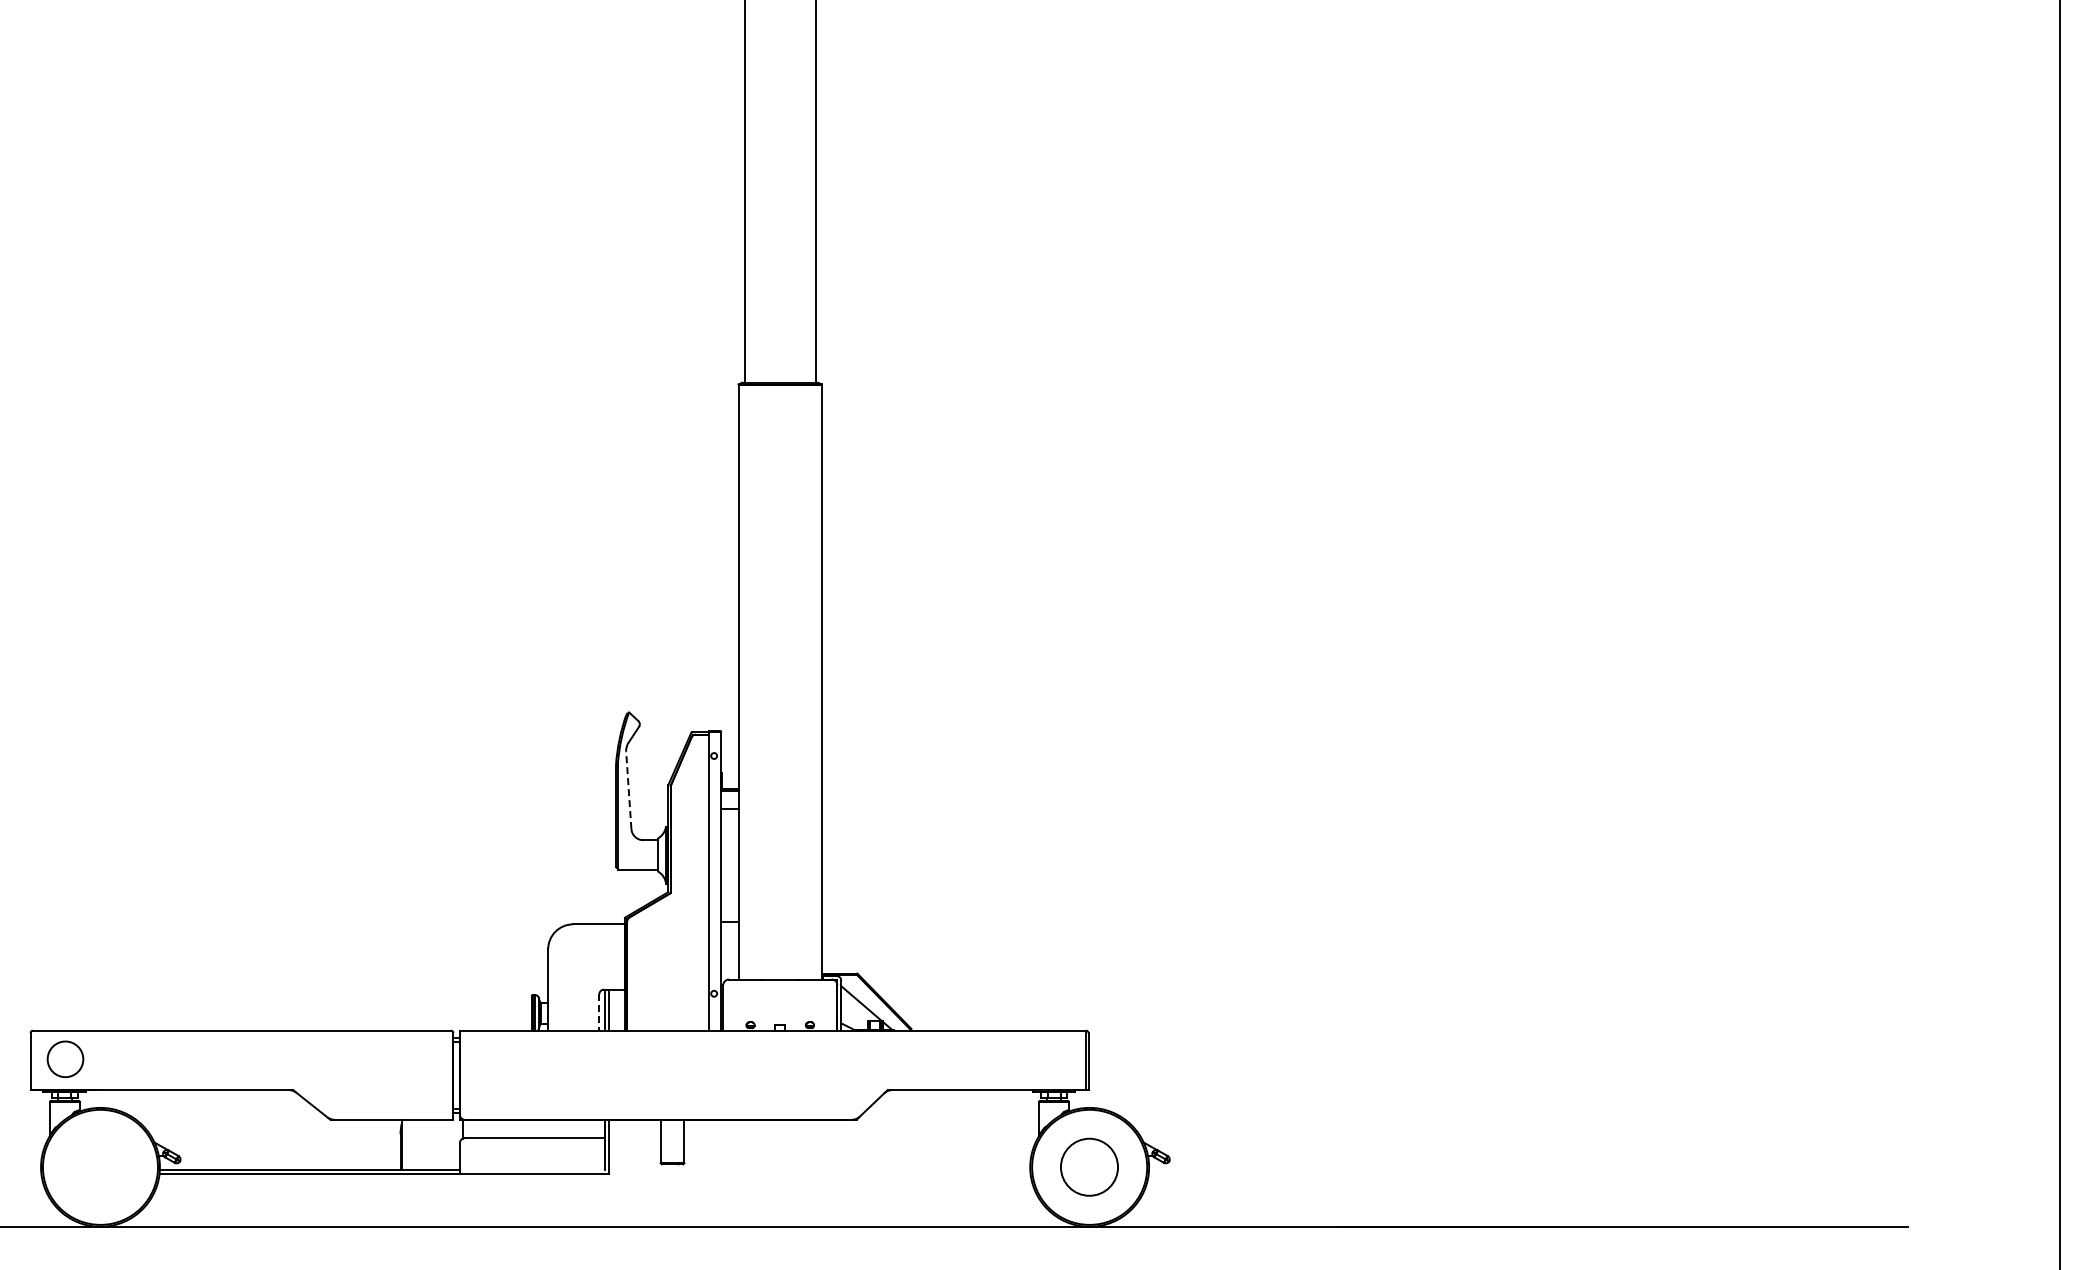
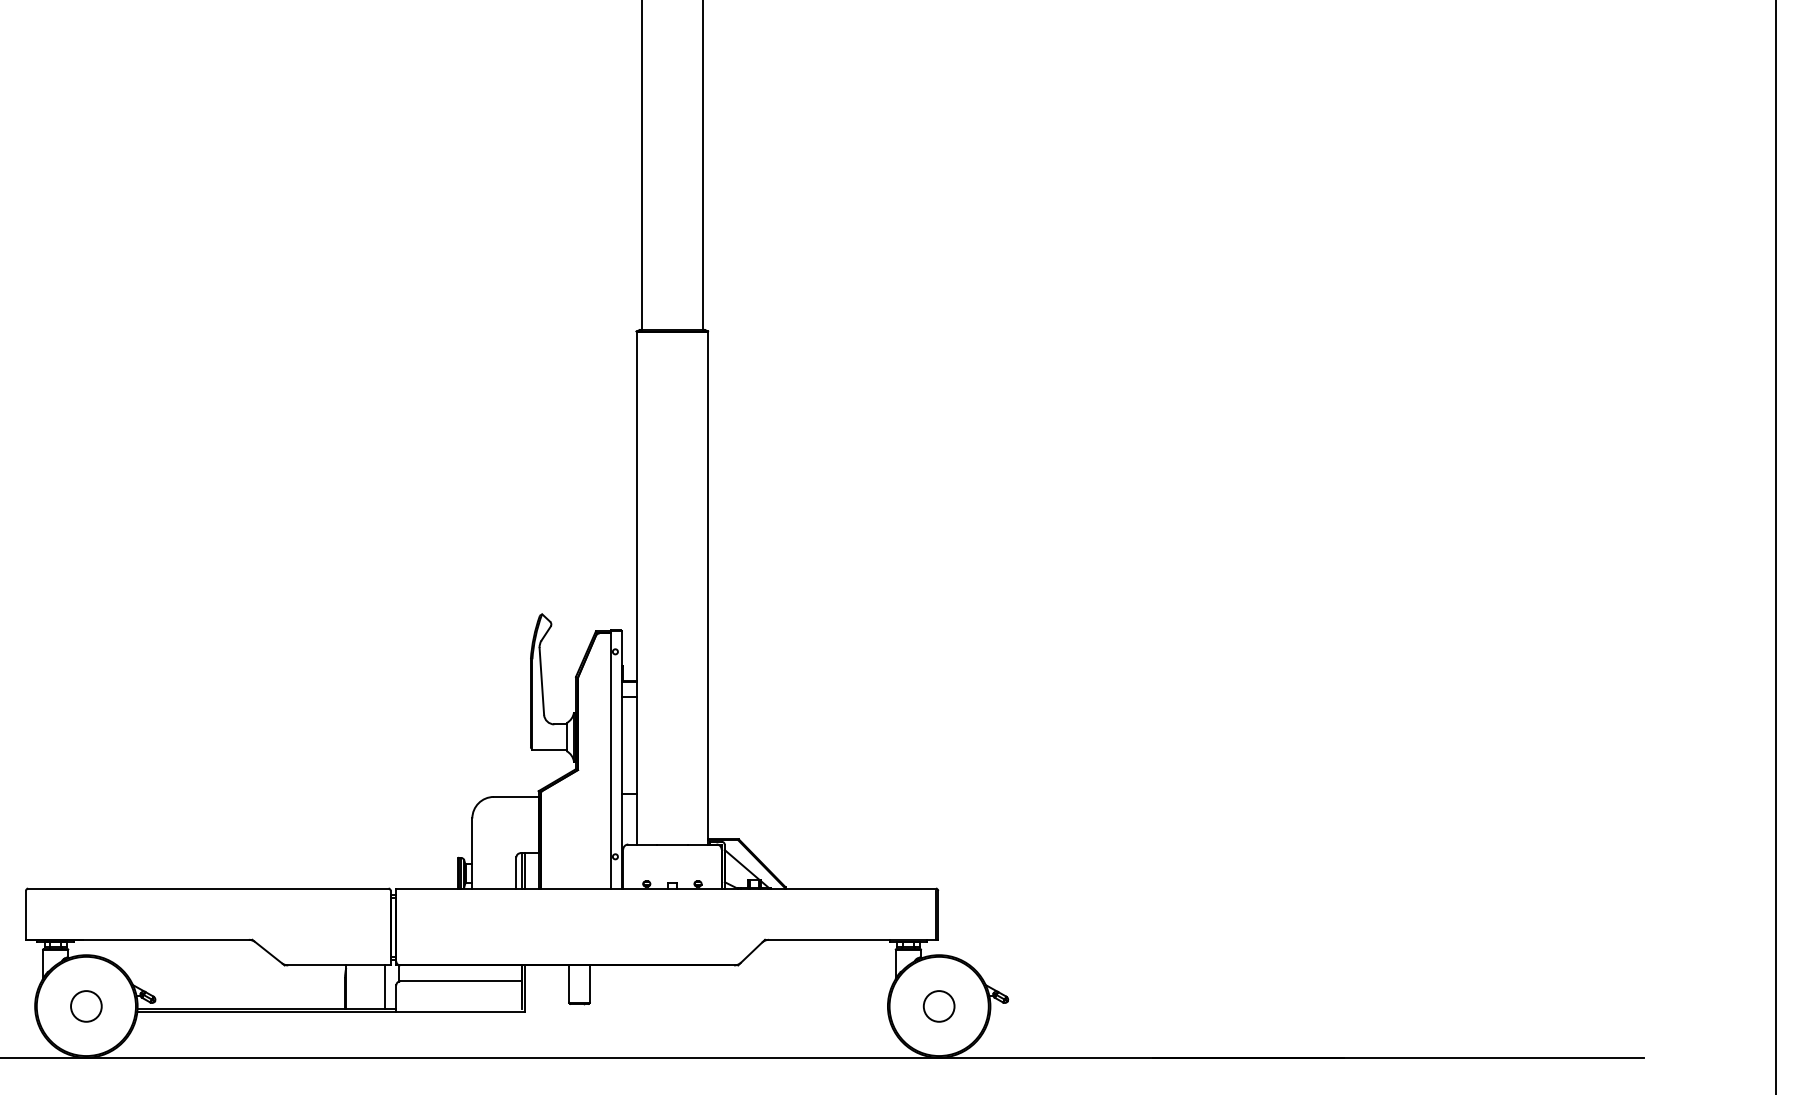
line: (628, 790) -> (541, 681), dashed -> solid
line: (599, 1013) -> (516, 873), dashed -> solid
circle: (65, 1059) -> (86, 1006), moved
line: (447, 1144) -> (385, 986), added
circle: (1089, 1167) -> (939, 1006), size x0.62

